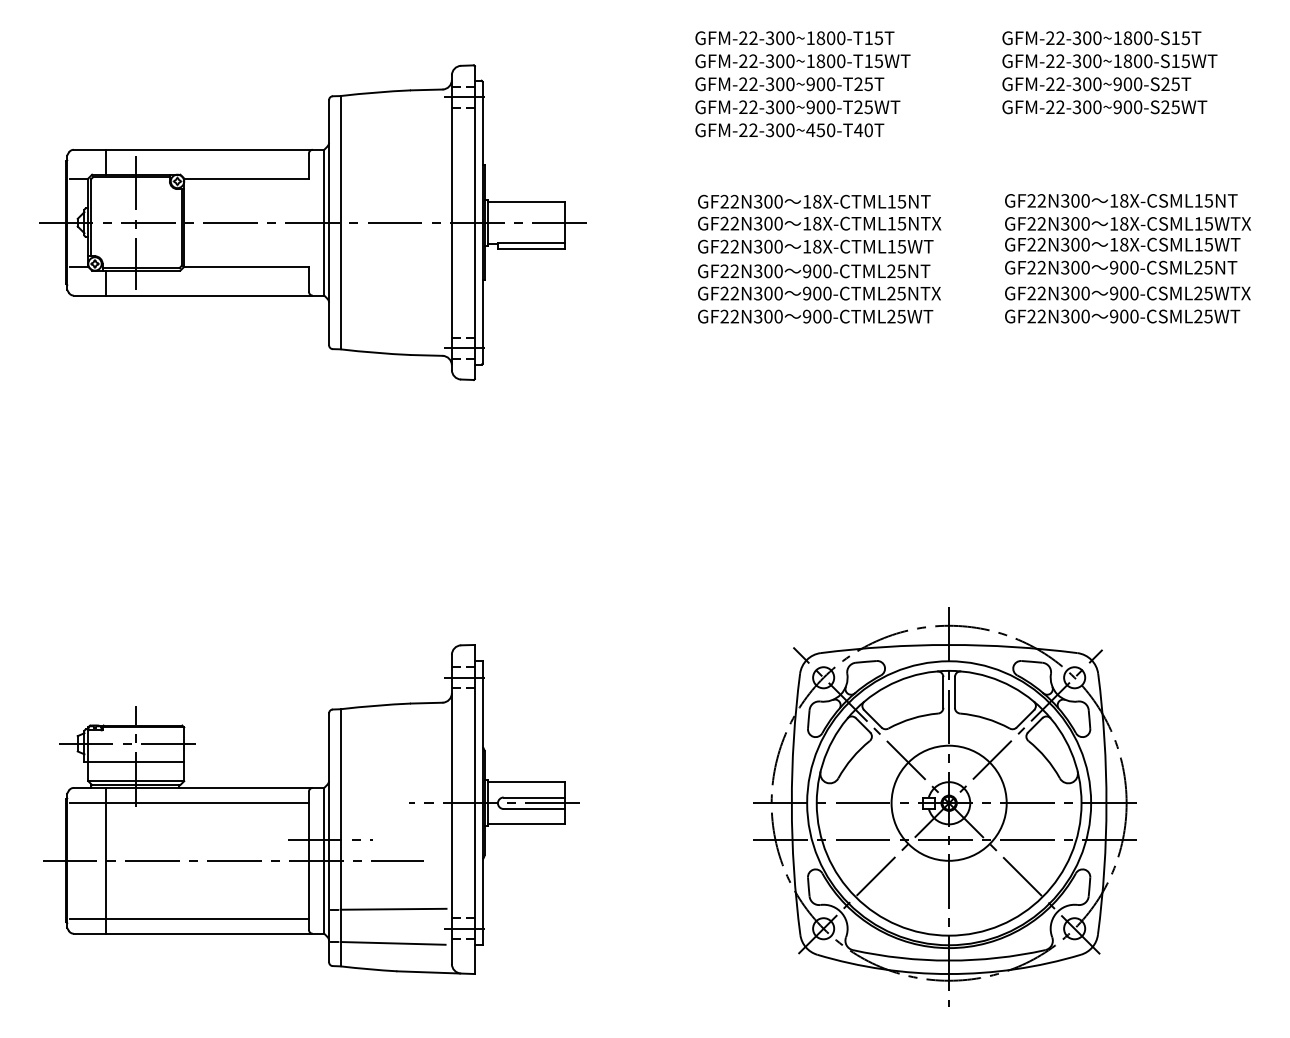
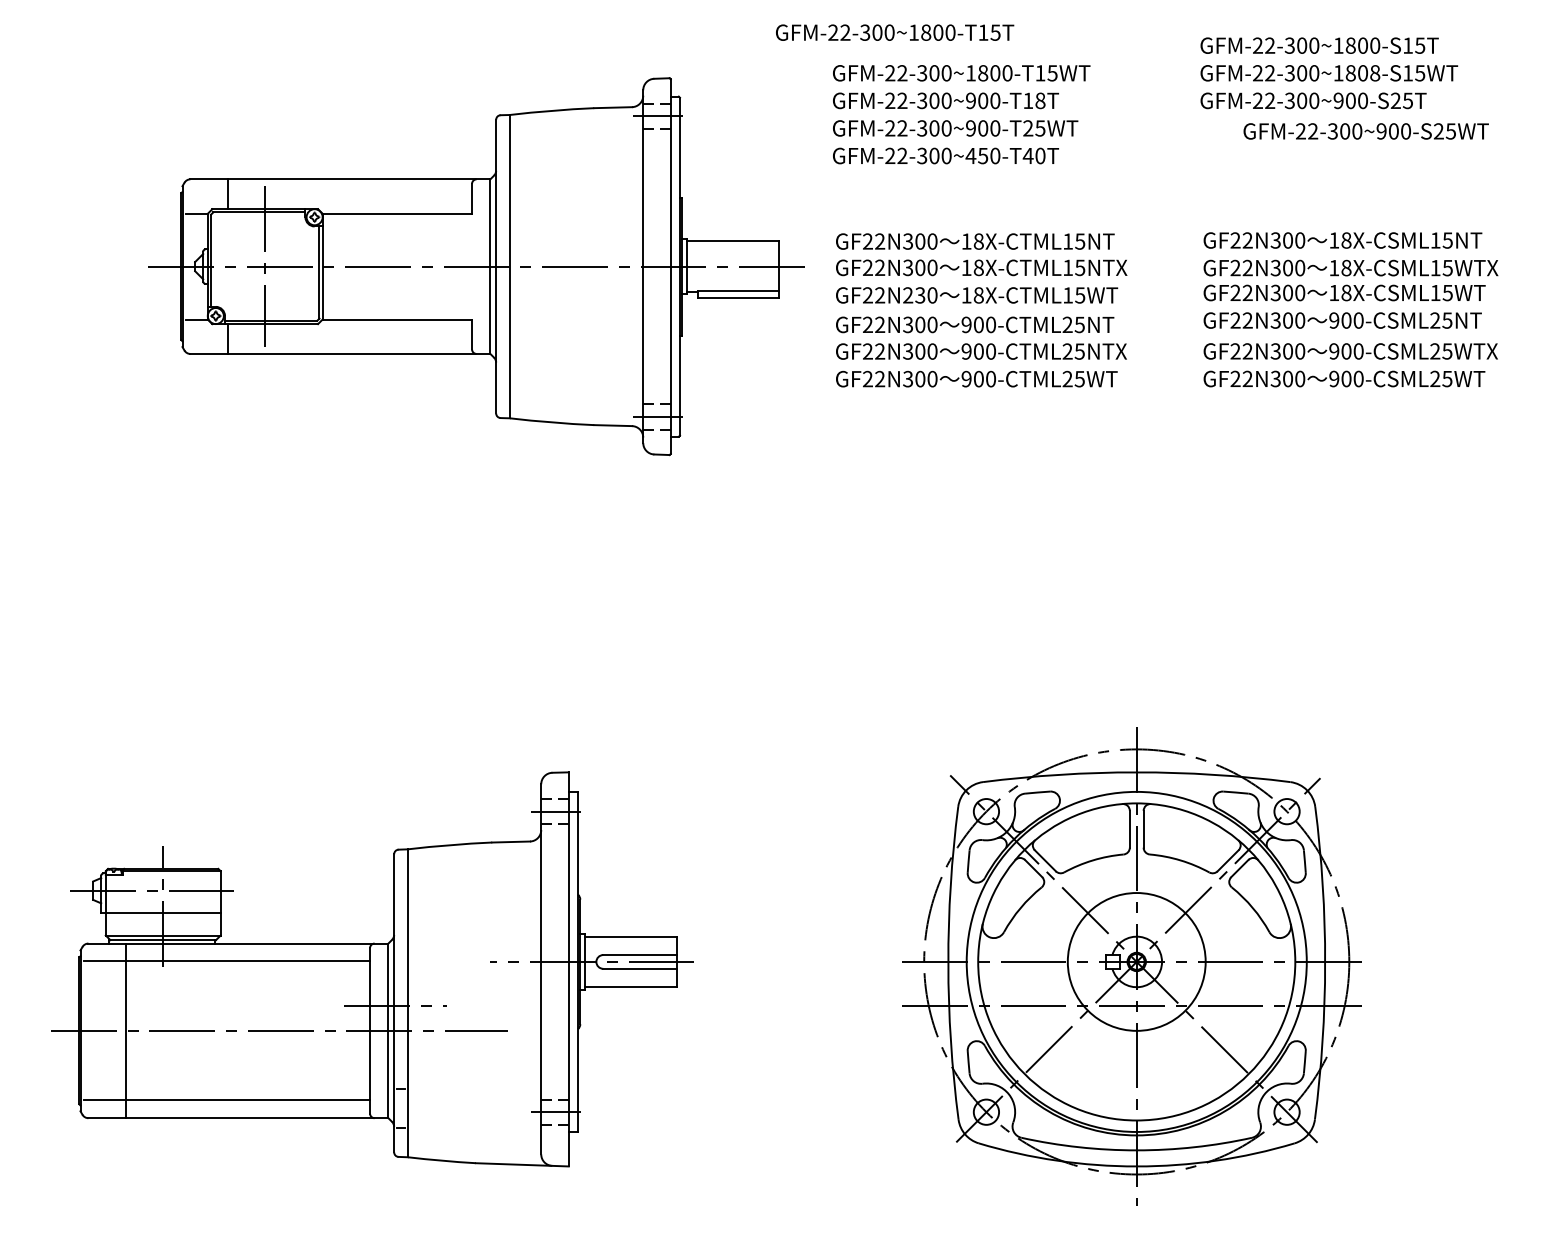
text: (795, 38) -> (895, 32), moved
text: (1148, 61) -> (1375, 73), GFM-22-300~1800-S15WT -> GFM-22-300~1808-S15WT
text: (863, 83) -> (1034, 100), GFM-22-300~900-T25T -> GFM-22-300~900-T18T
text: (1104, 107) -> (1365, 131), moved
part: (312, 222) -> (476, 266), moved
text: (763, 246) -> (914, 295), GF22N300 -> GF22N230
line: (392, 908) -> (470, 1088), removed
line: (392, 943) -> (470, 1129), removed

